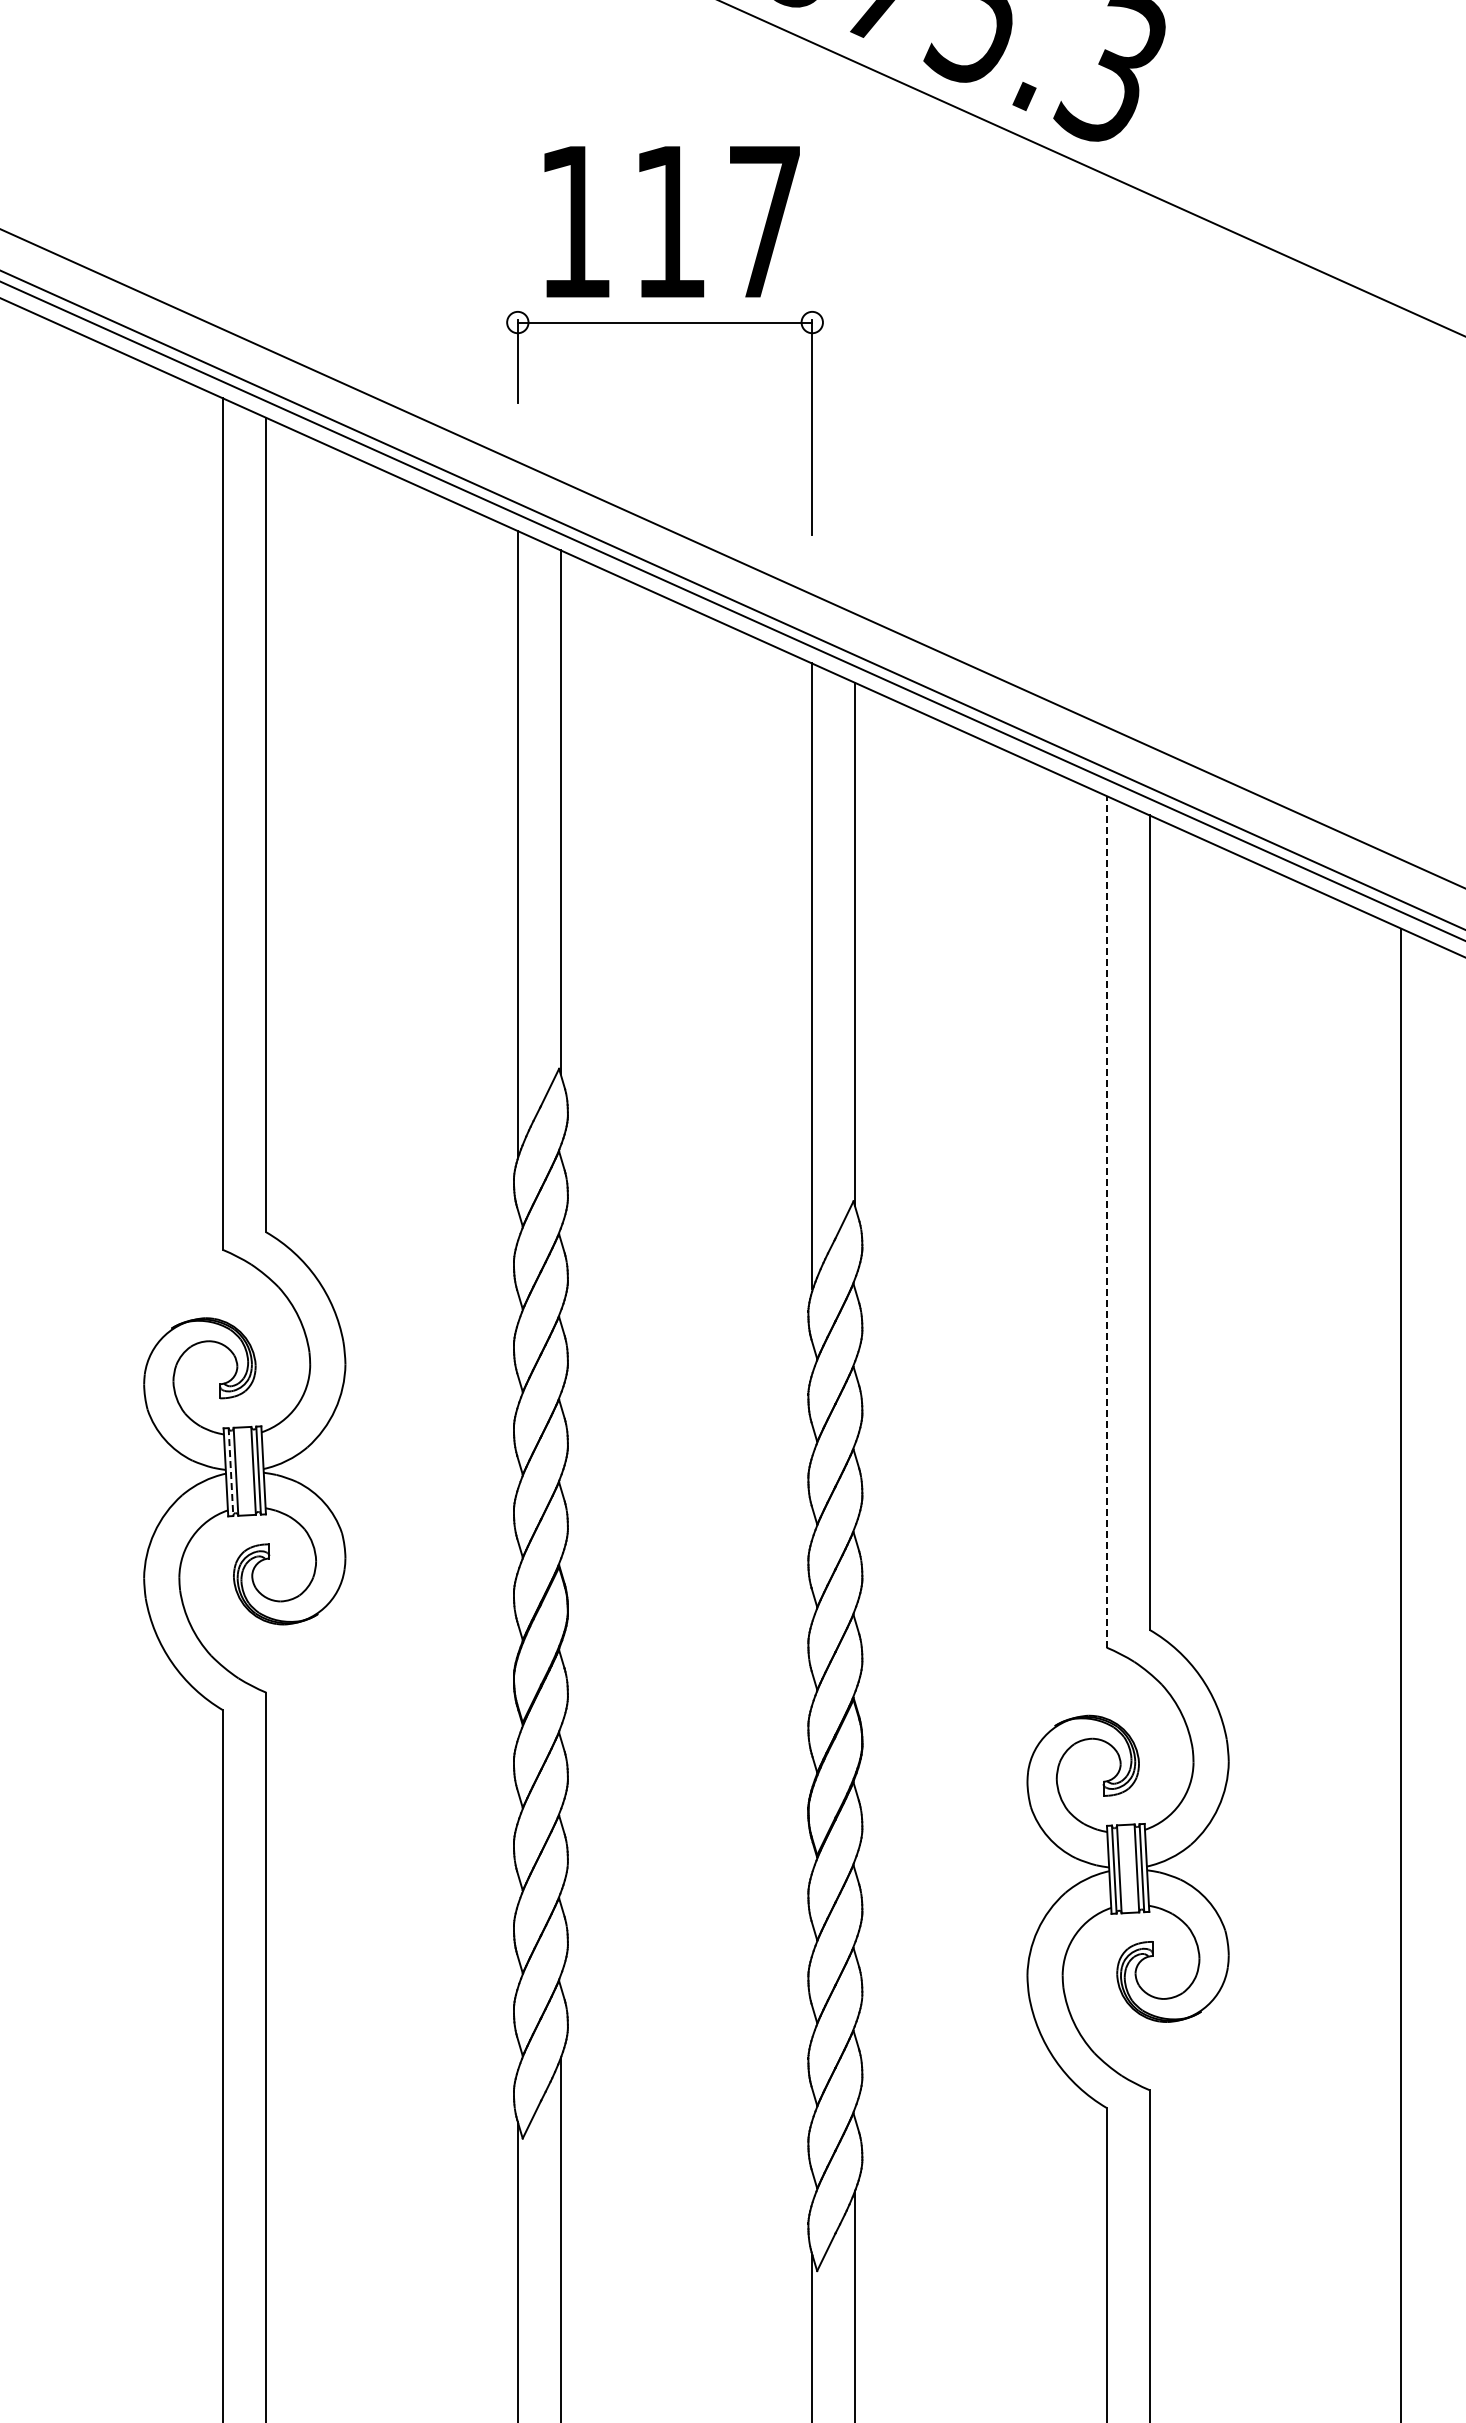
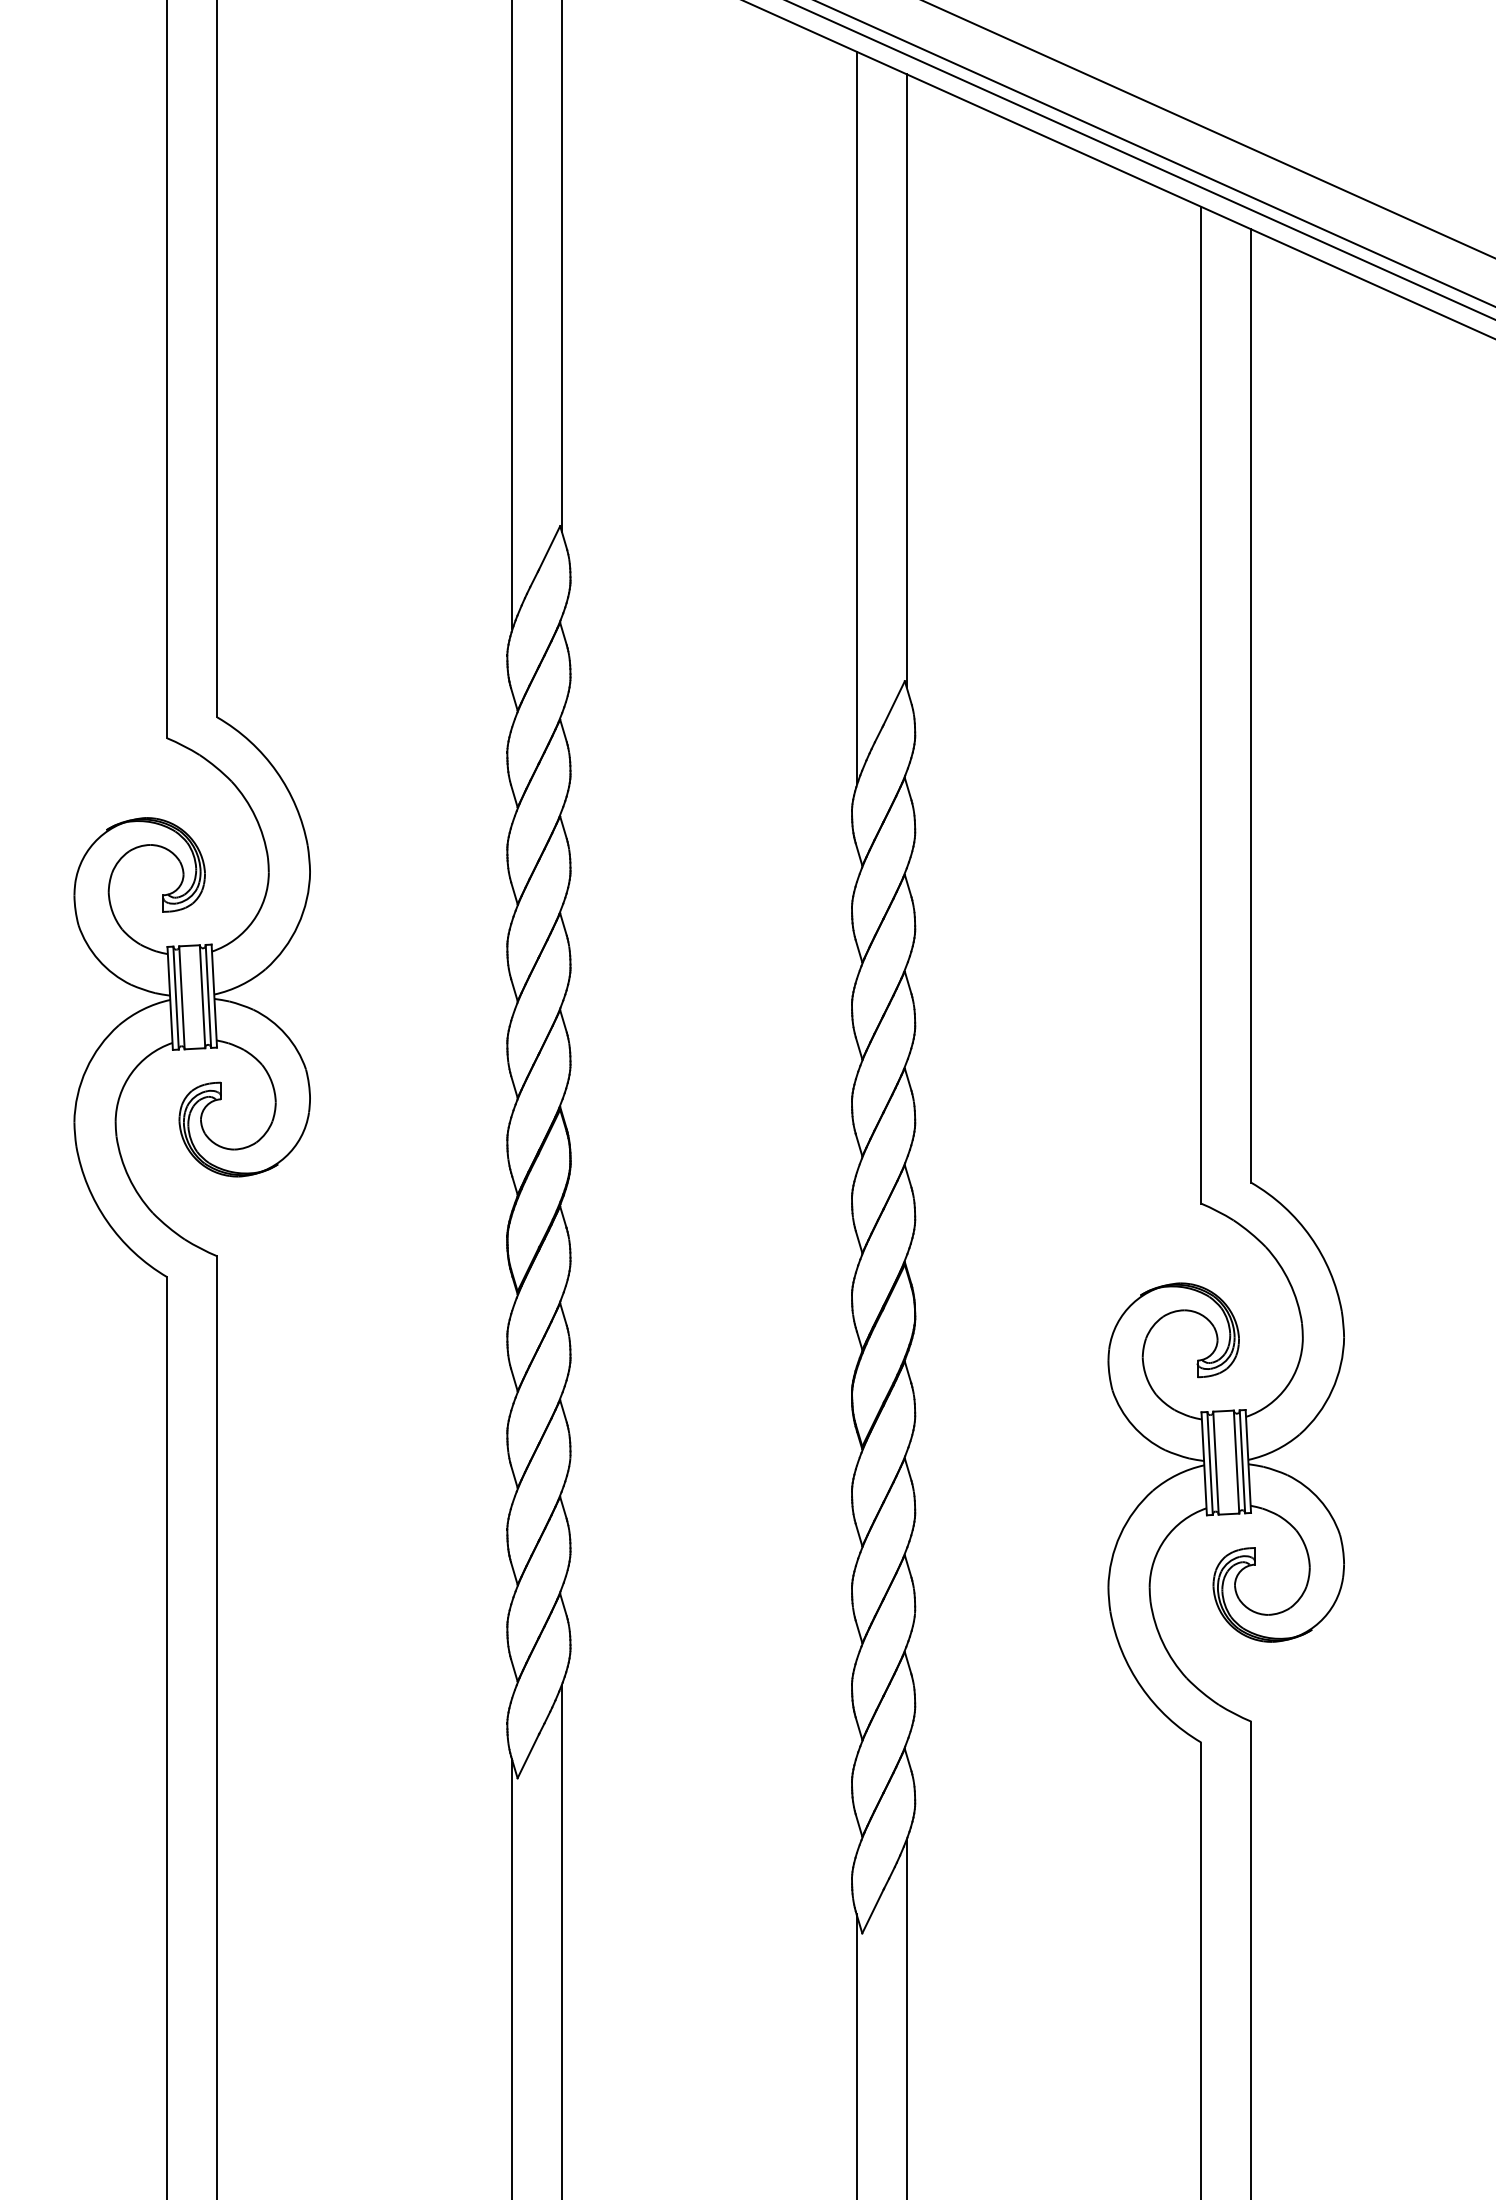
line: (1106, 1221) -> (1200, 704), dashed -> solid
line: (231, 1472) -> (176, 998), dashed -> solid

